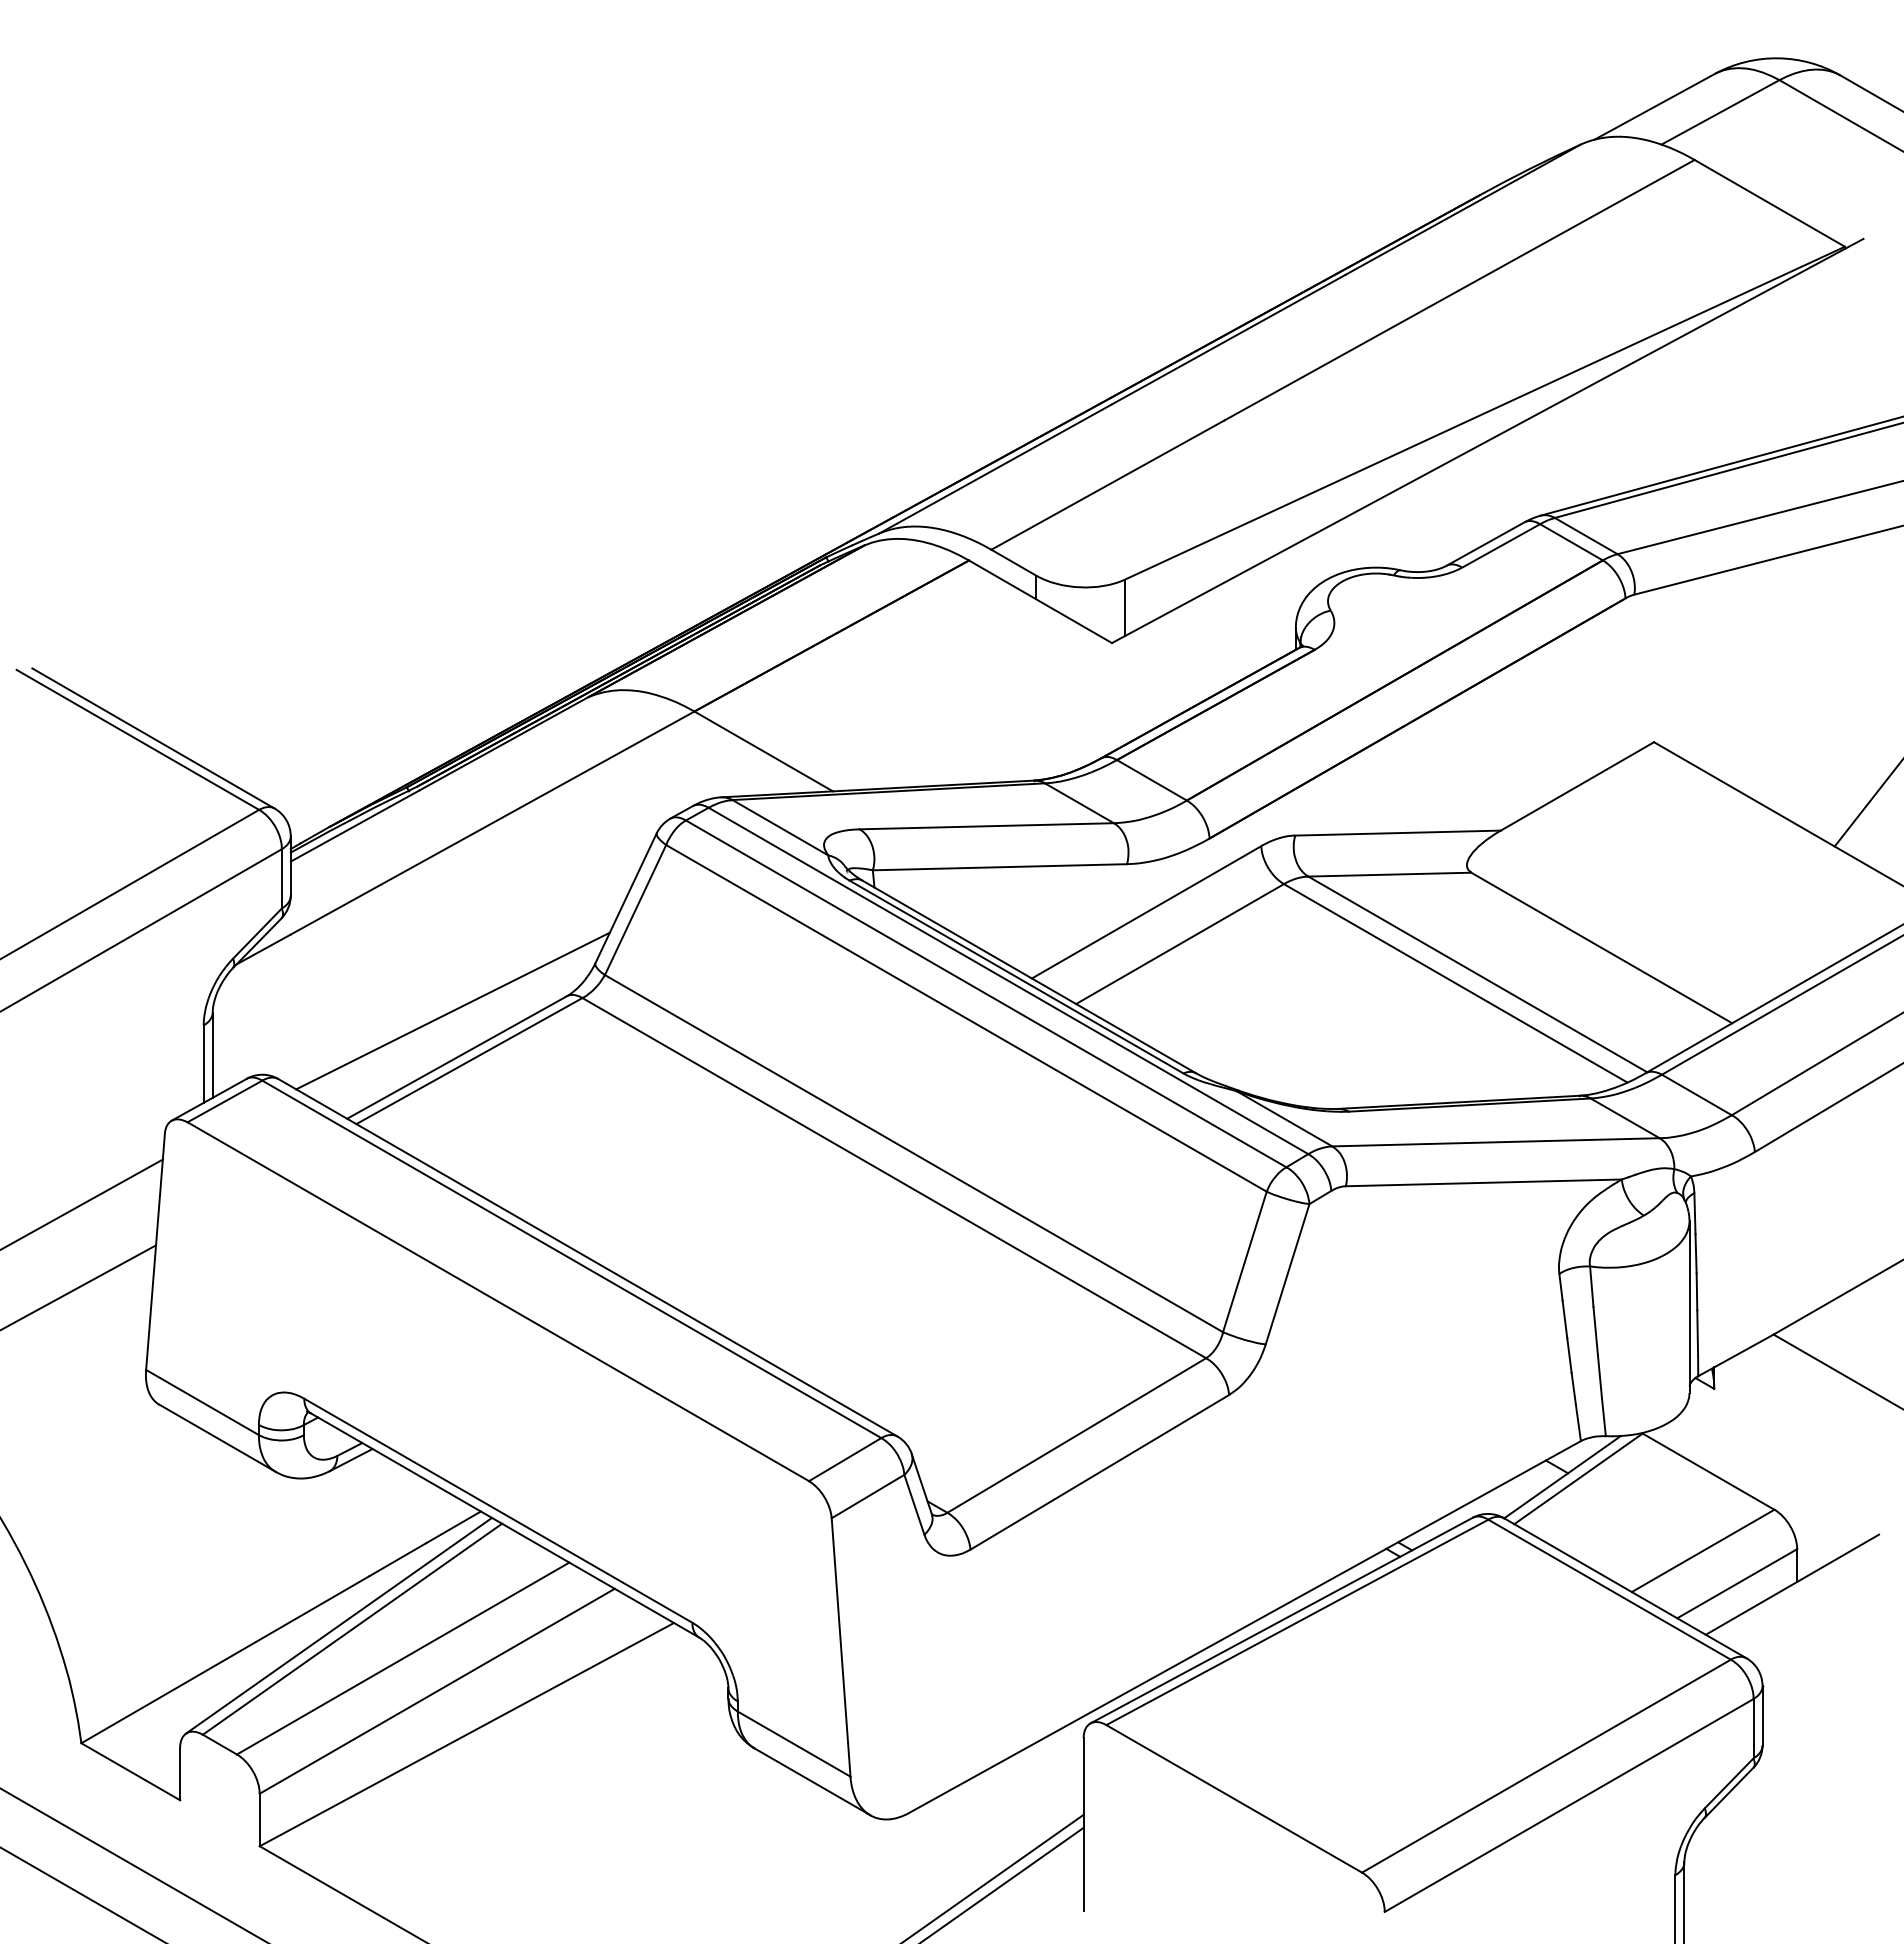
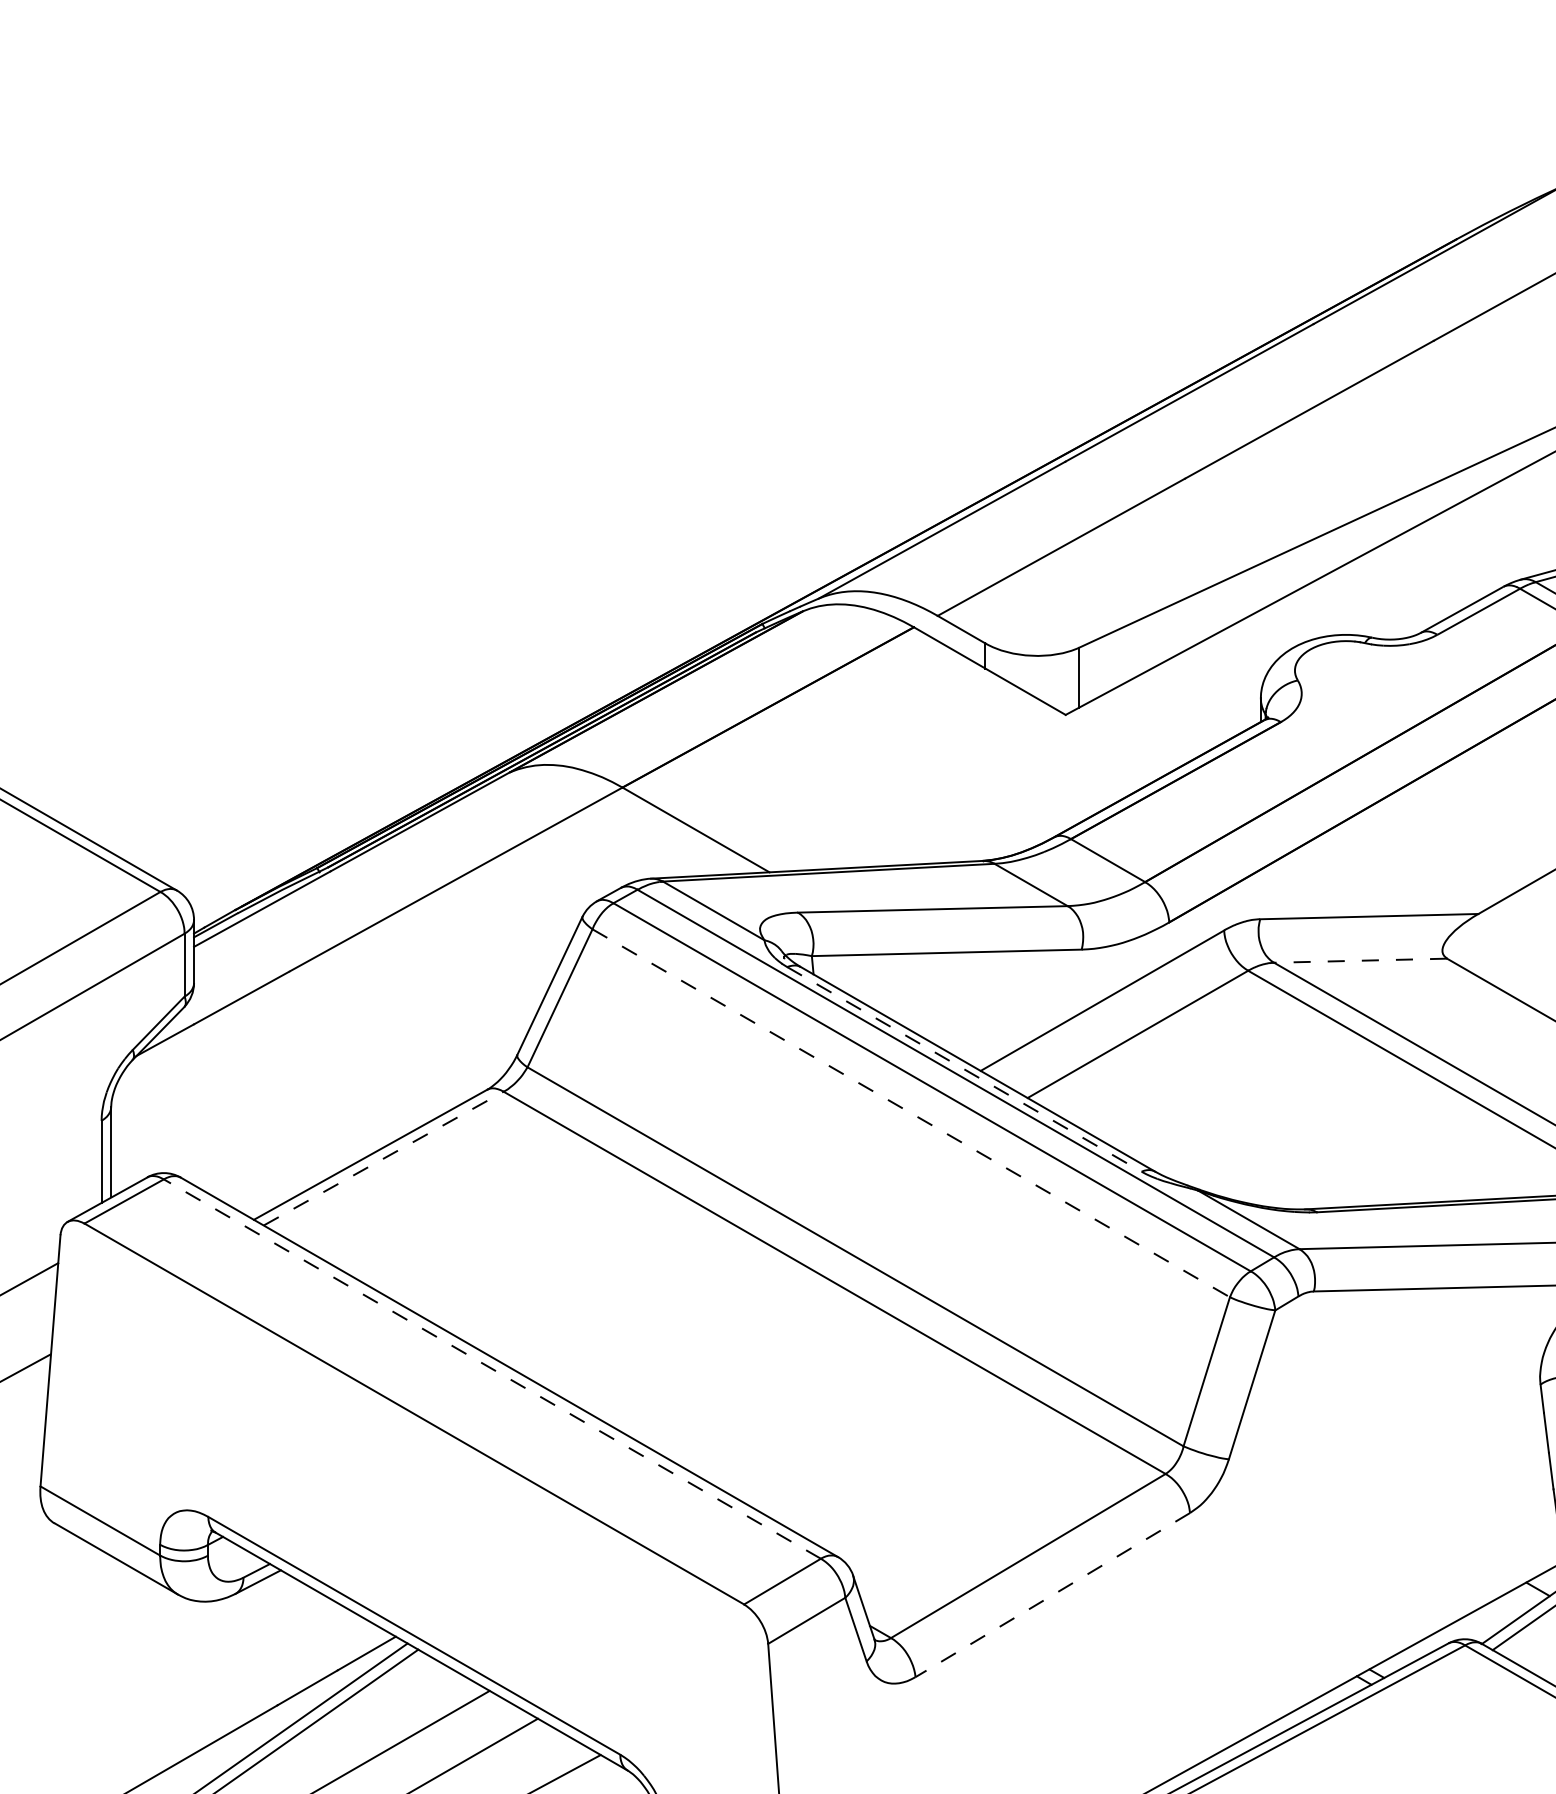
line: (1389, 874) -> (1360, 960), solid -> dashed
line: (1016, 977) -> (964, 1069), solid -> dashed
line: (452, 1010) -> (365, 1104), removed
line: (966, 1018) -> (911, 1113), solid -> dashed
line: (469, 1060) -> (383, 1157), solid -> dashed
line: (571, 1259) -> (492, 1369), solid -> dashed
line: (1099, 1472) -> (1052, 1595), solid -> dashed

